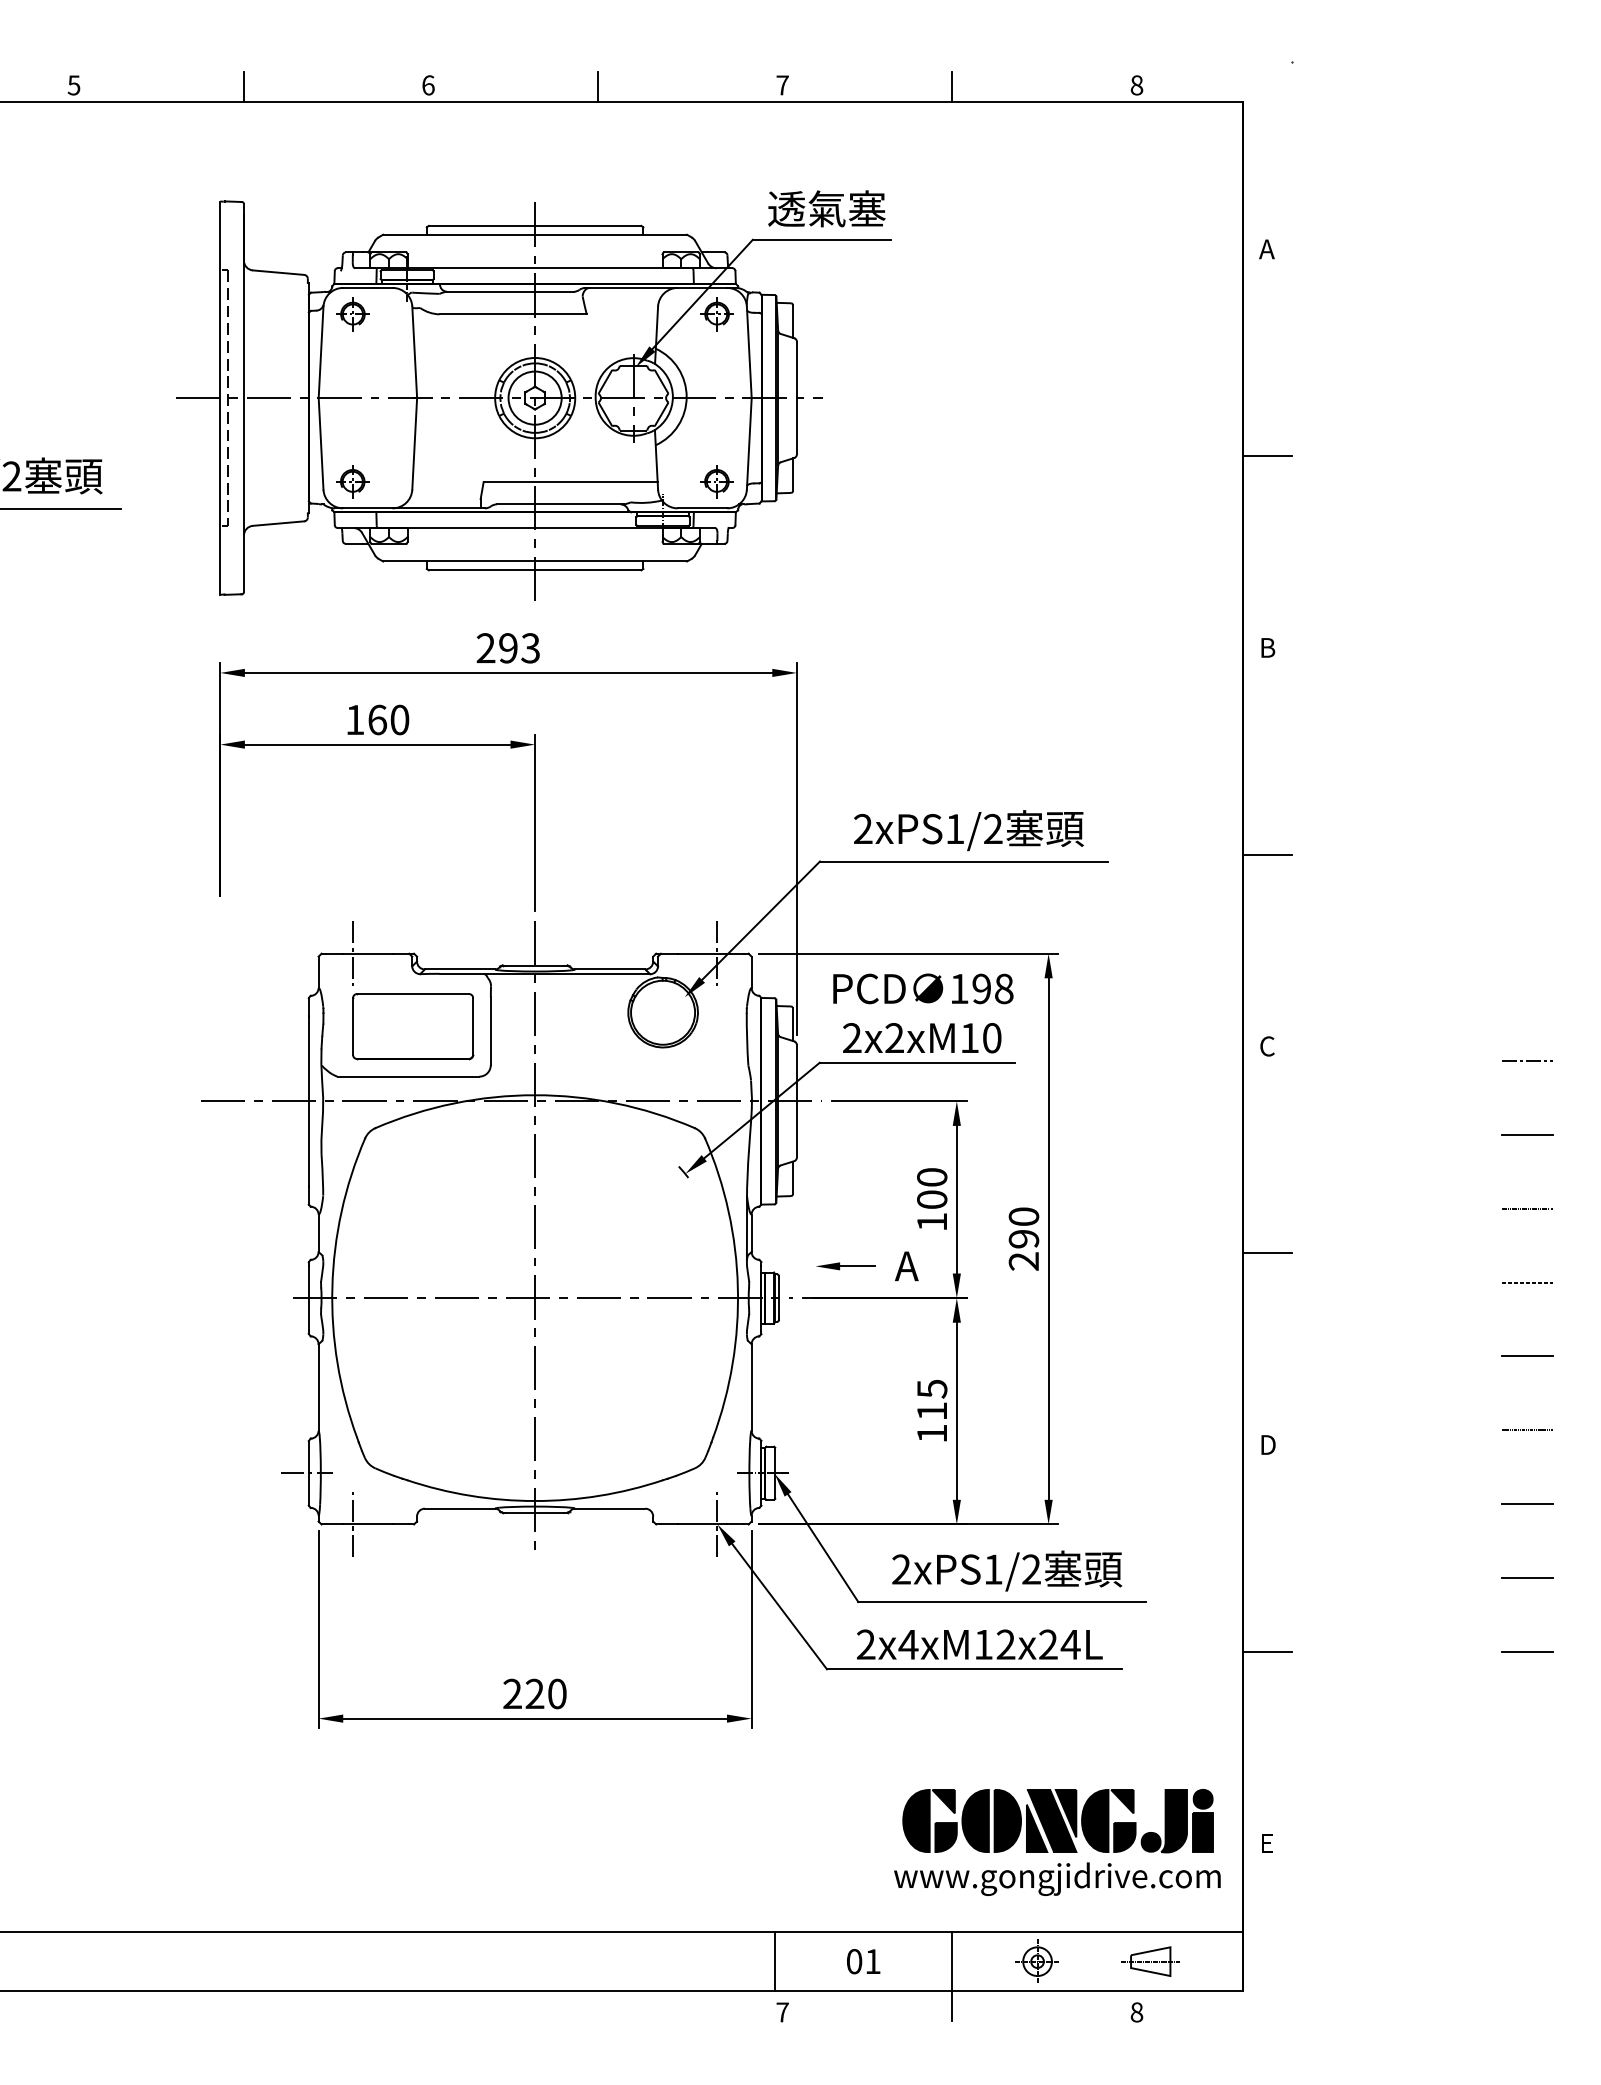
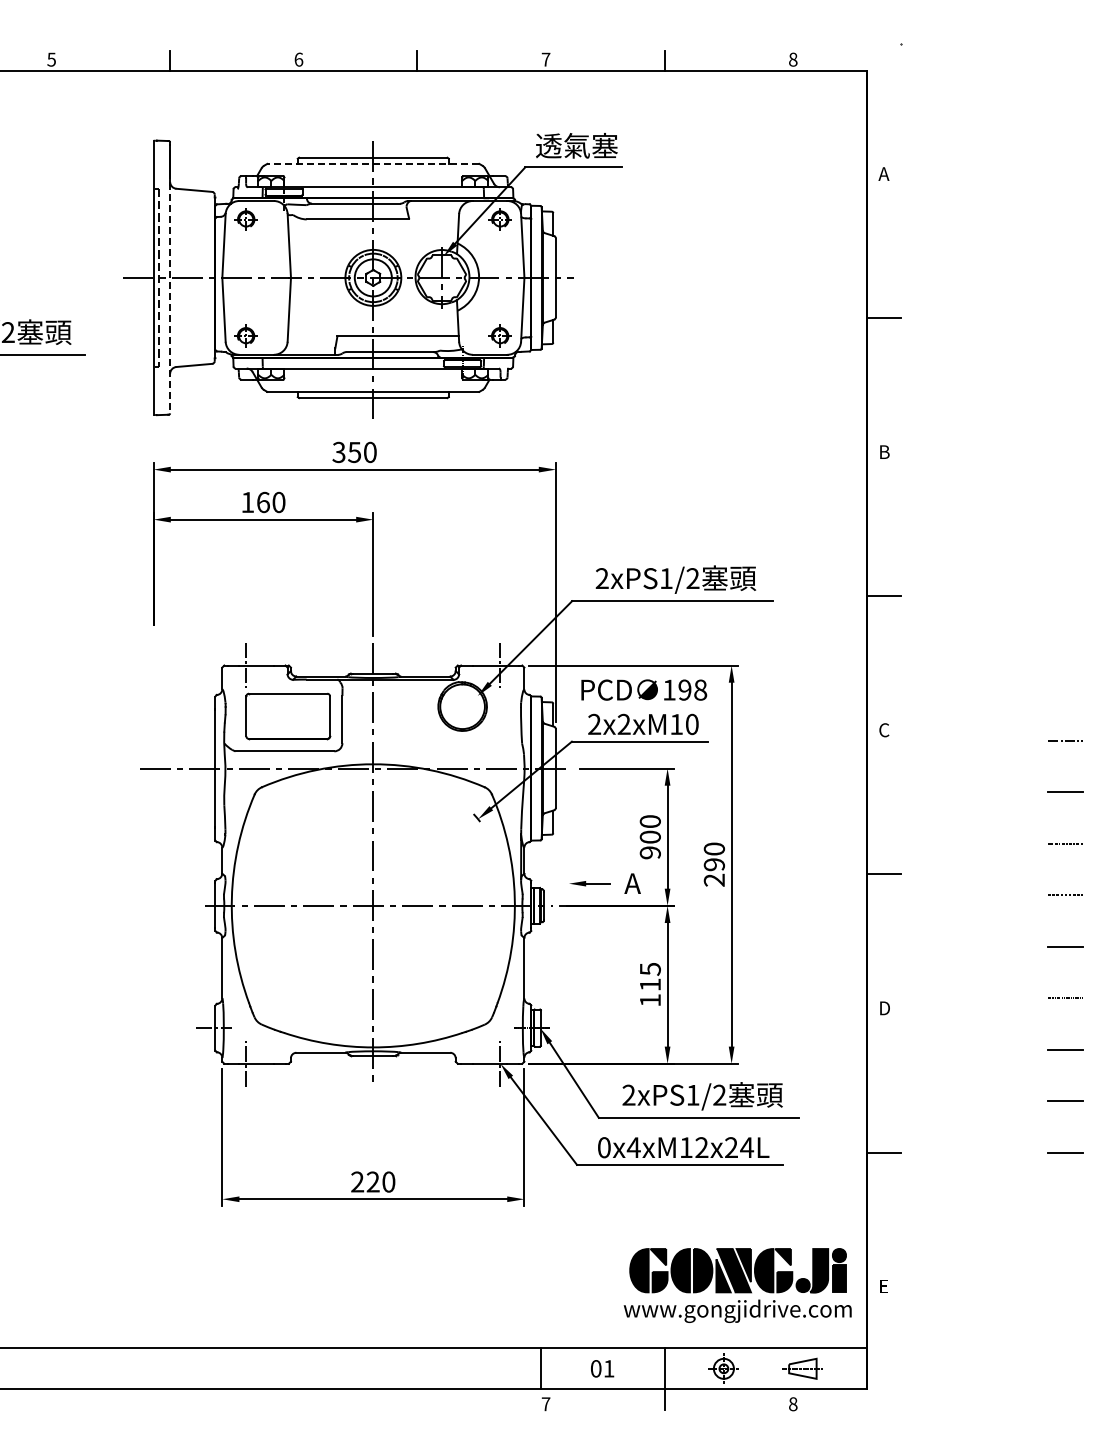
line: (533, 234) -> (372, 163), solid -> dashed
line: (244, 403) -> (170, 281), solid -> dashed
text: (508, 648) -> (354, 452), 293 -> 350
text: (930, 1221) -> (649, 852), 100 -> 900
text: (864, 1644) -> (603, 1147), 2x4xM12x24L -> 0x4xM12x24L

